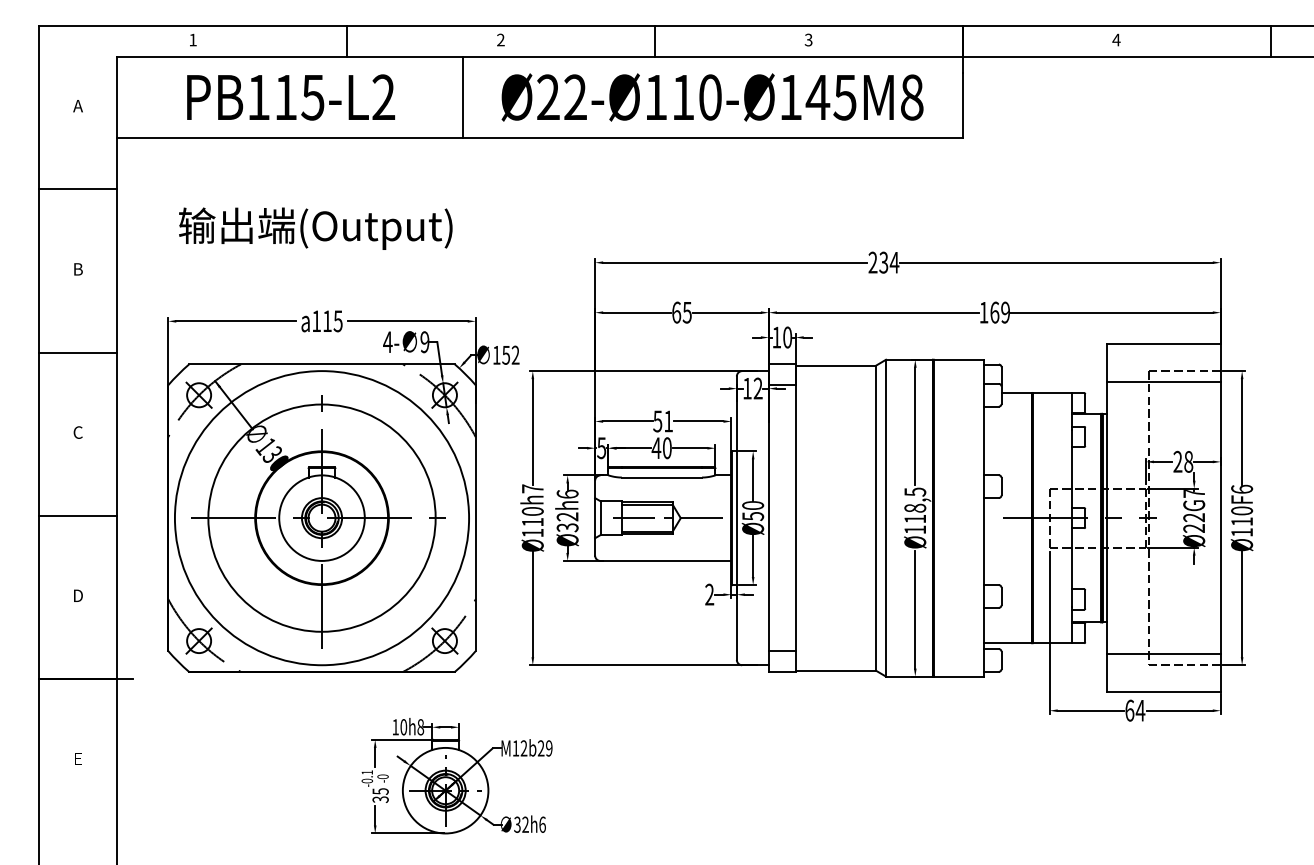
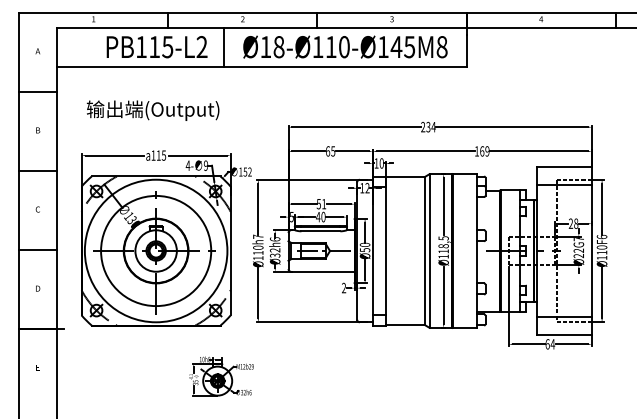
text: (289, 98) -> (156, 47), moved
text: (562, 98) -> (272, 47), 22- -> 18-
part: (456, 777) -> (221, 376), size x0.7

